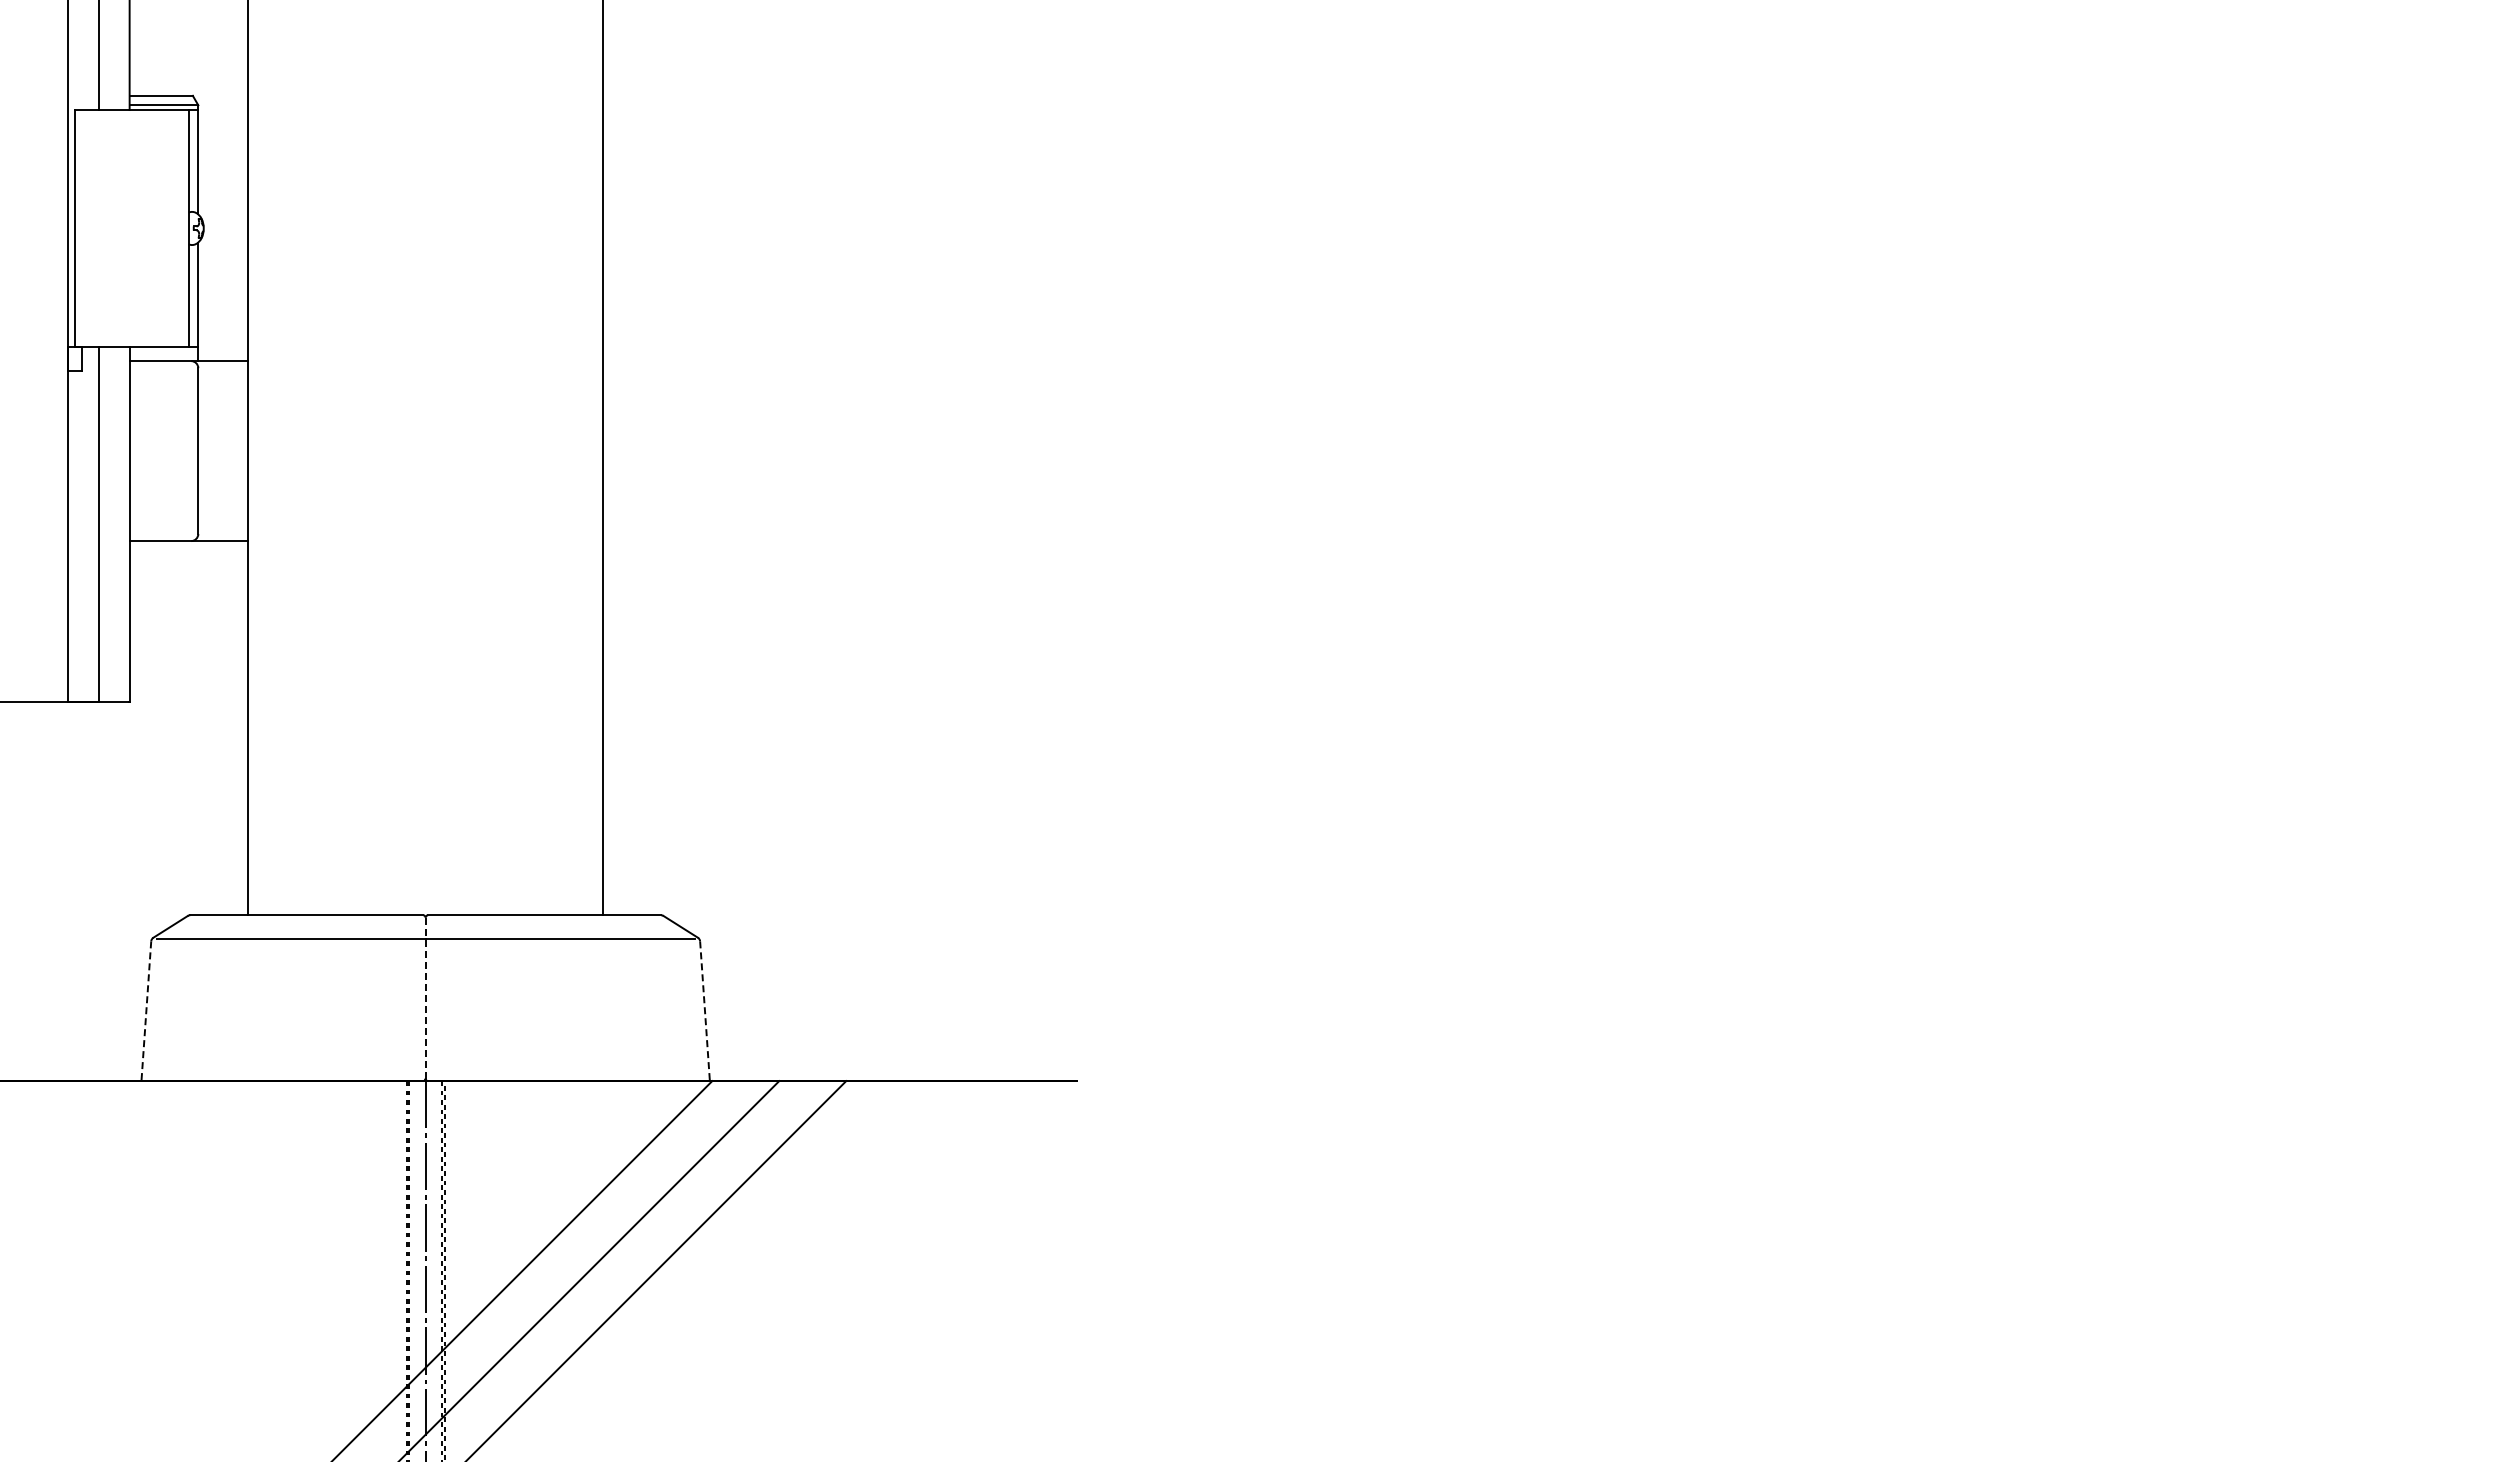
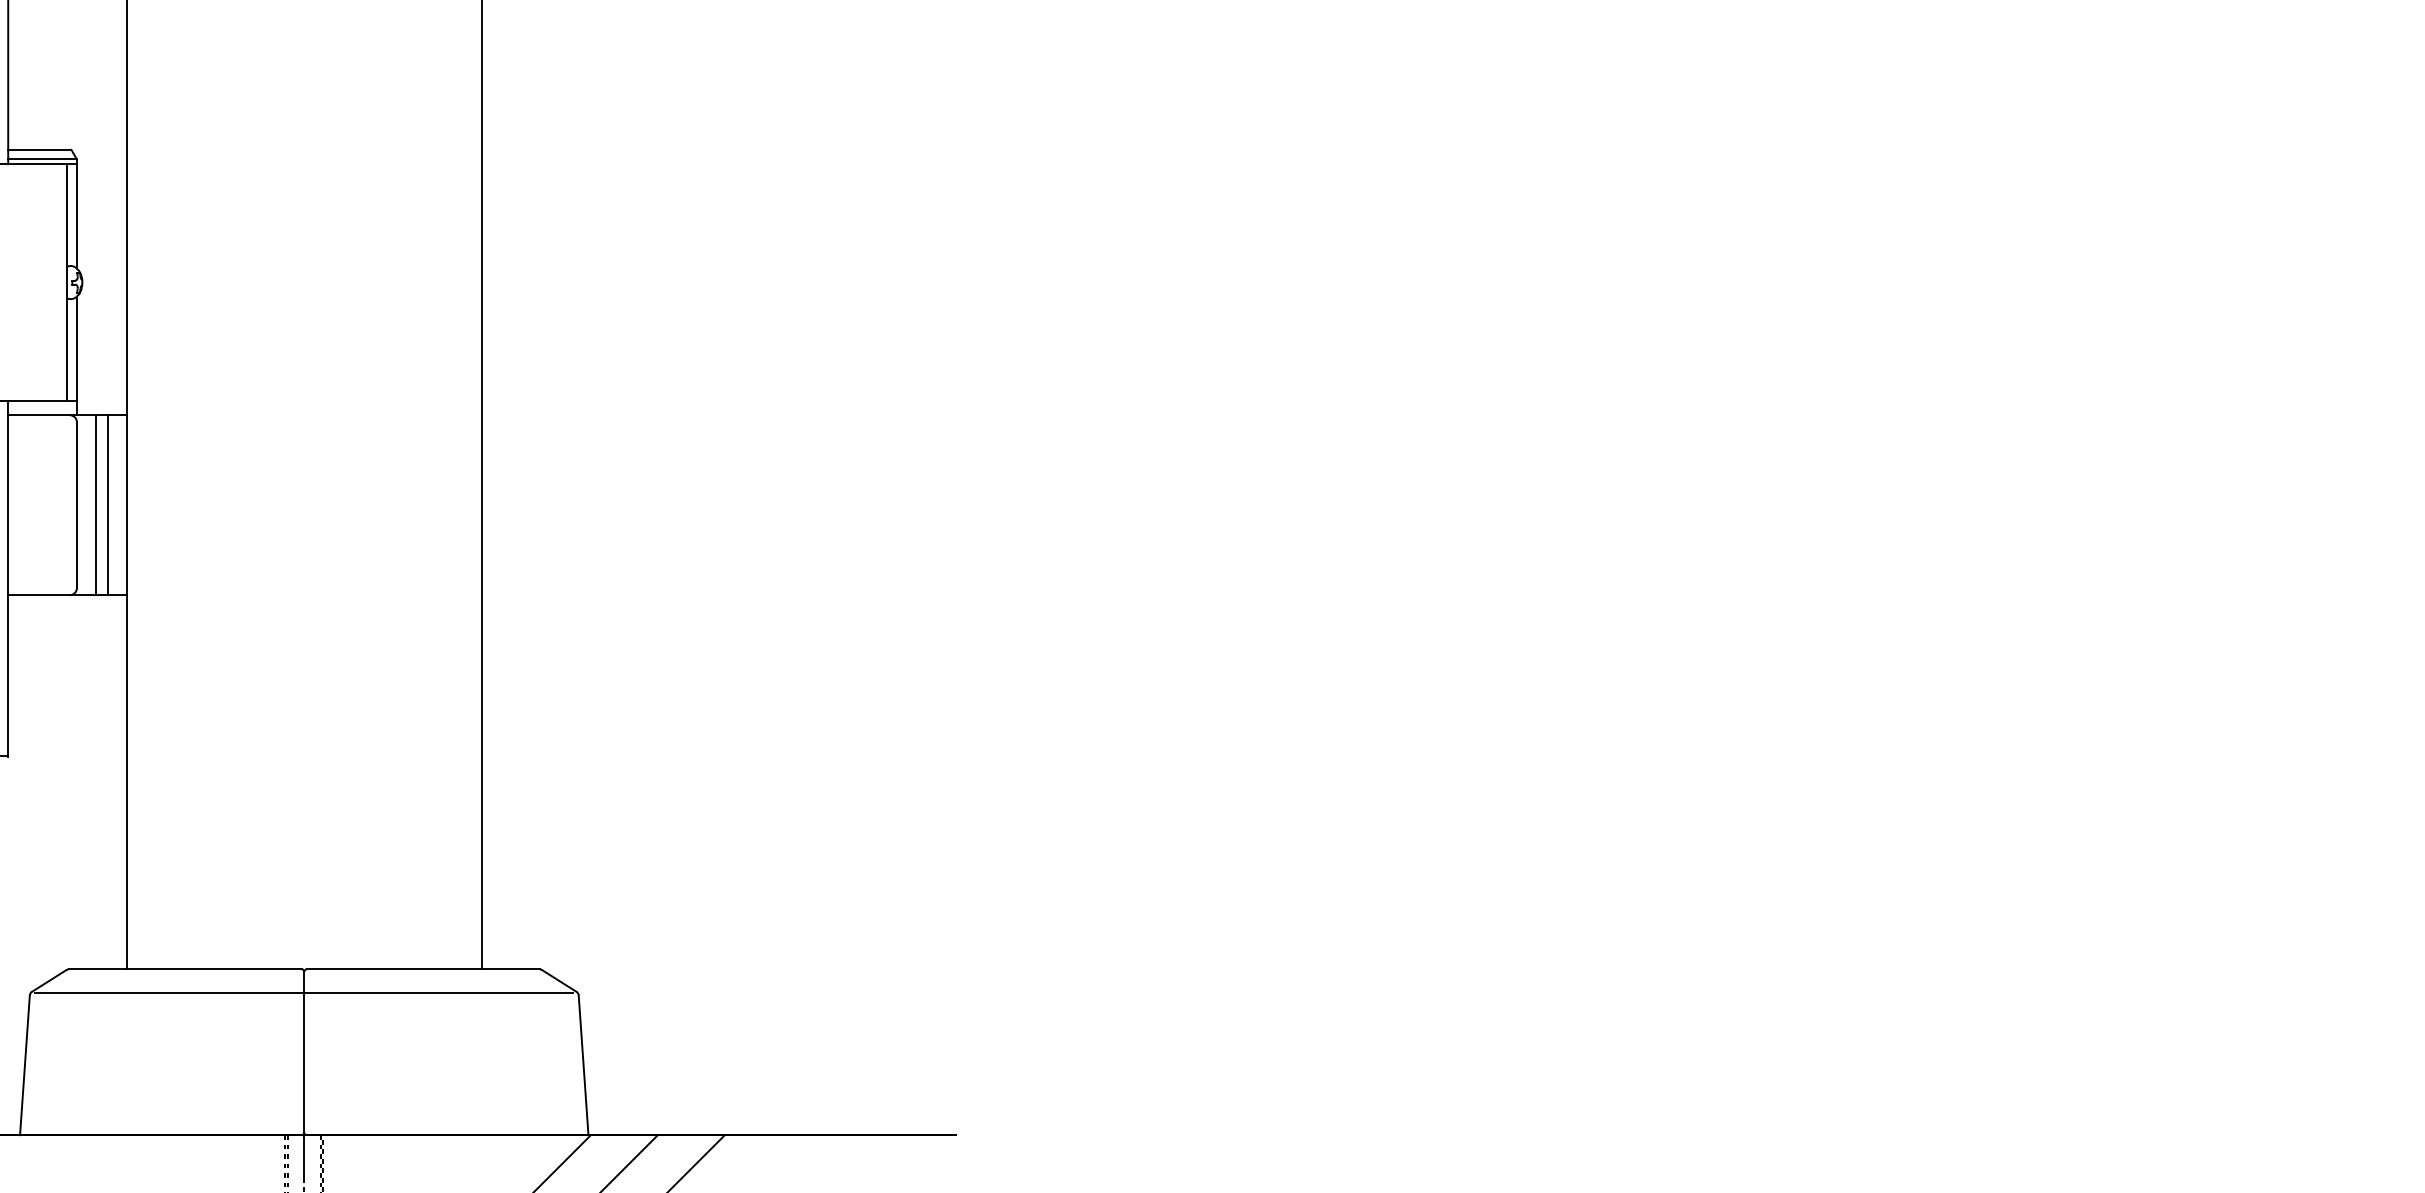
line: (217, 451) -> (96, 505), added
line: (229, 451) -> (108, 505), added
line: (425, 998) -> (304, 1052), dashed -> solid
line: (146, 1011) -> (25, 1065), dashed -> solid
line: (705, 1011) -> (584, 1065), dashed -> solid

